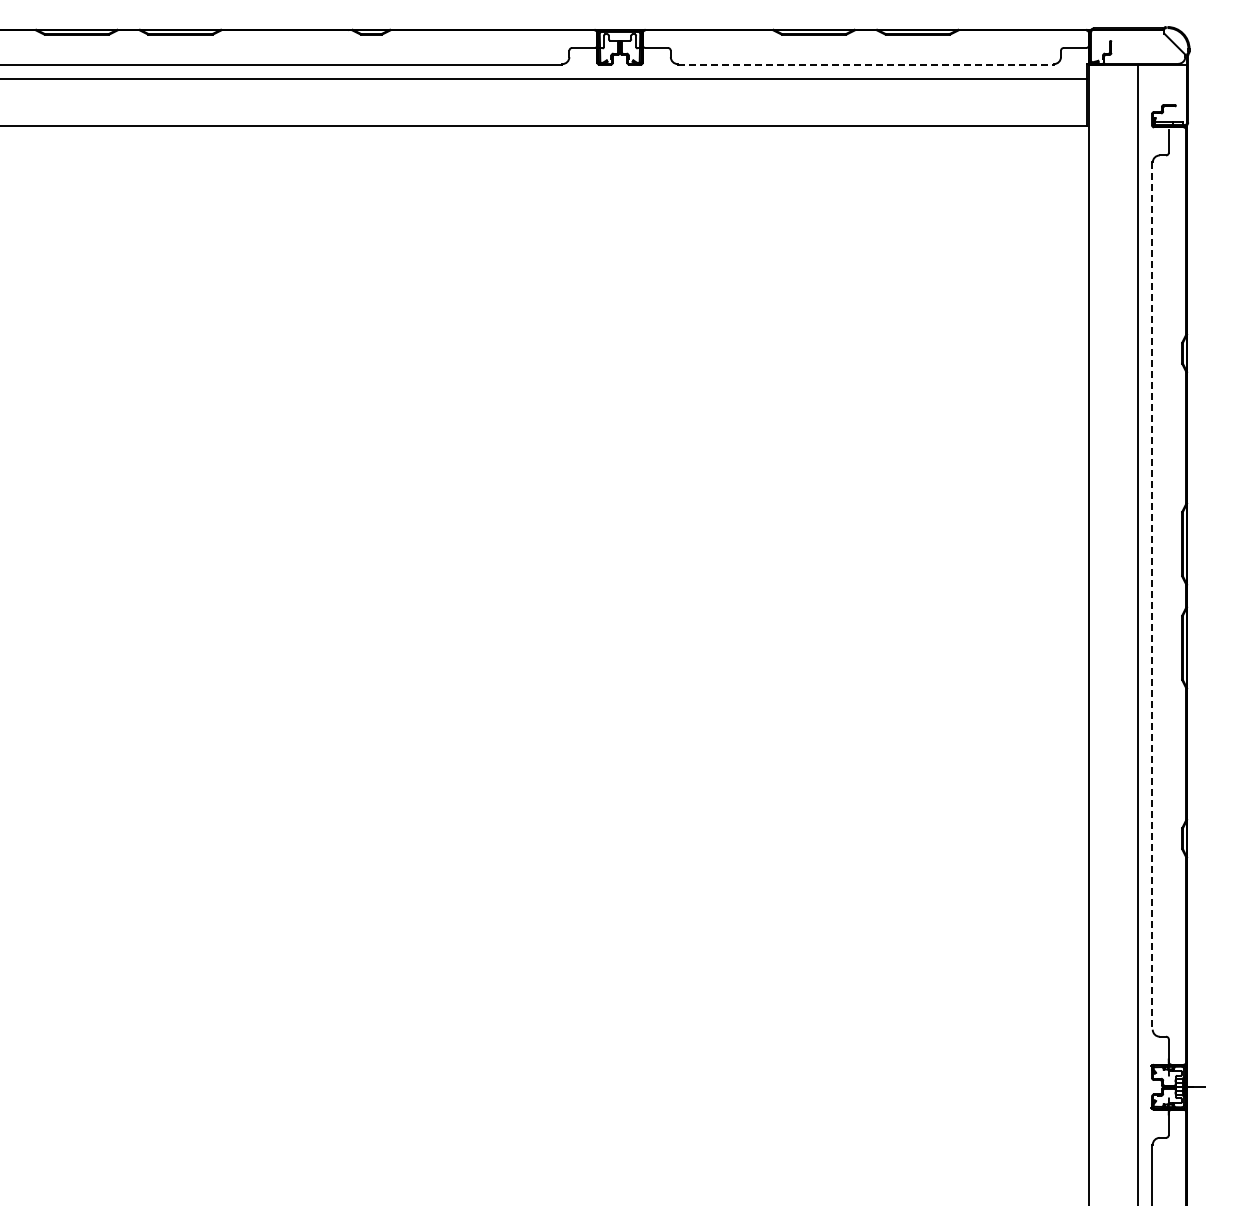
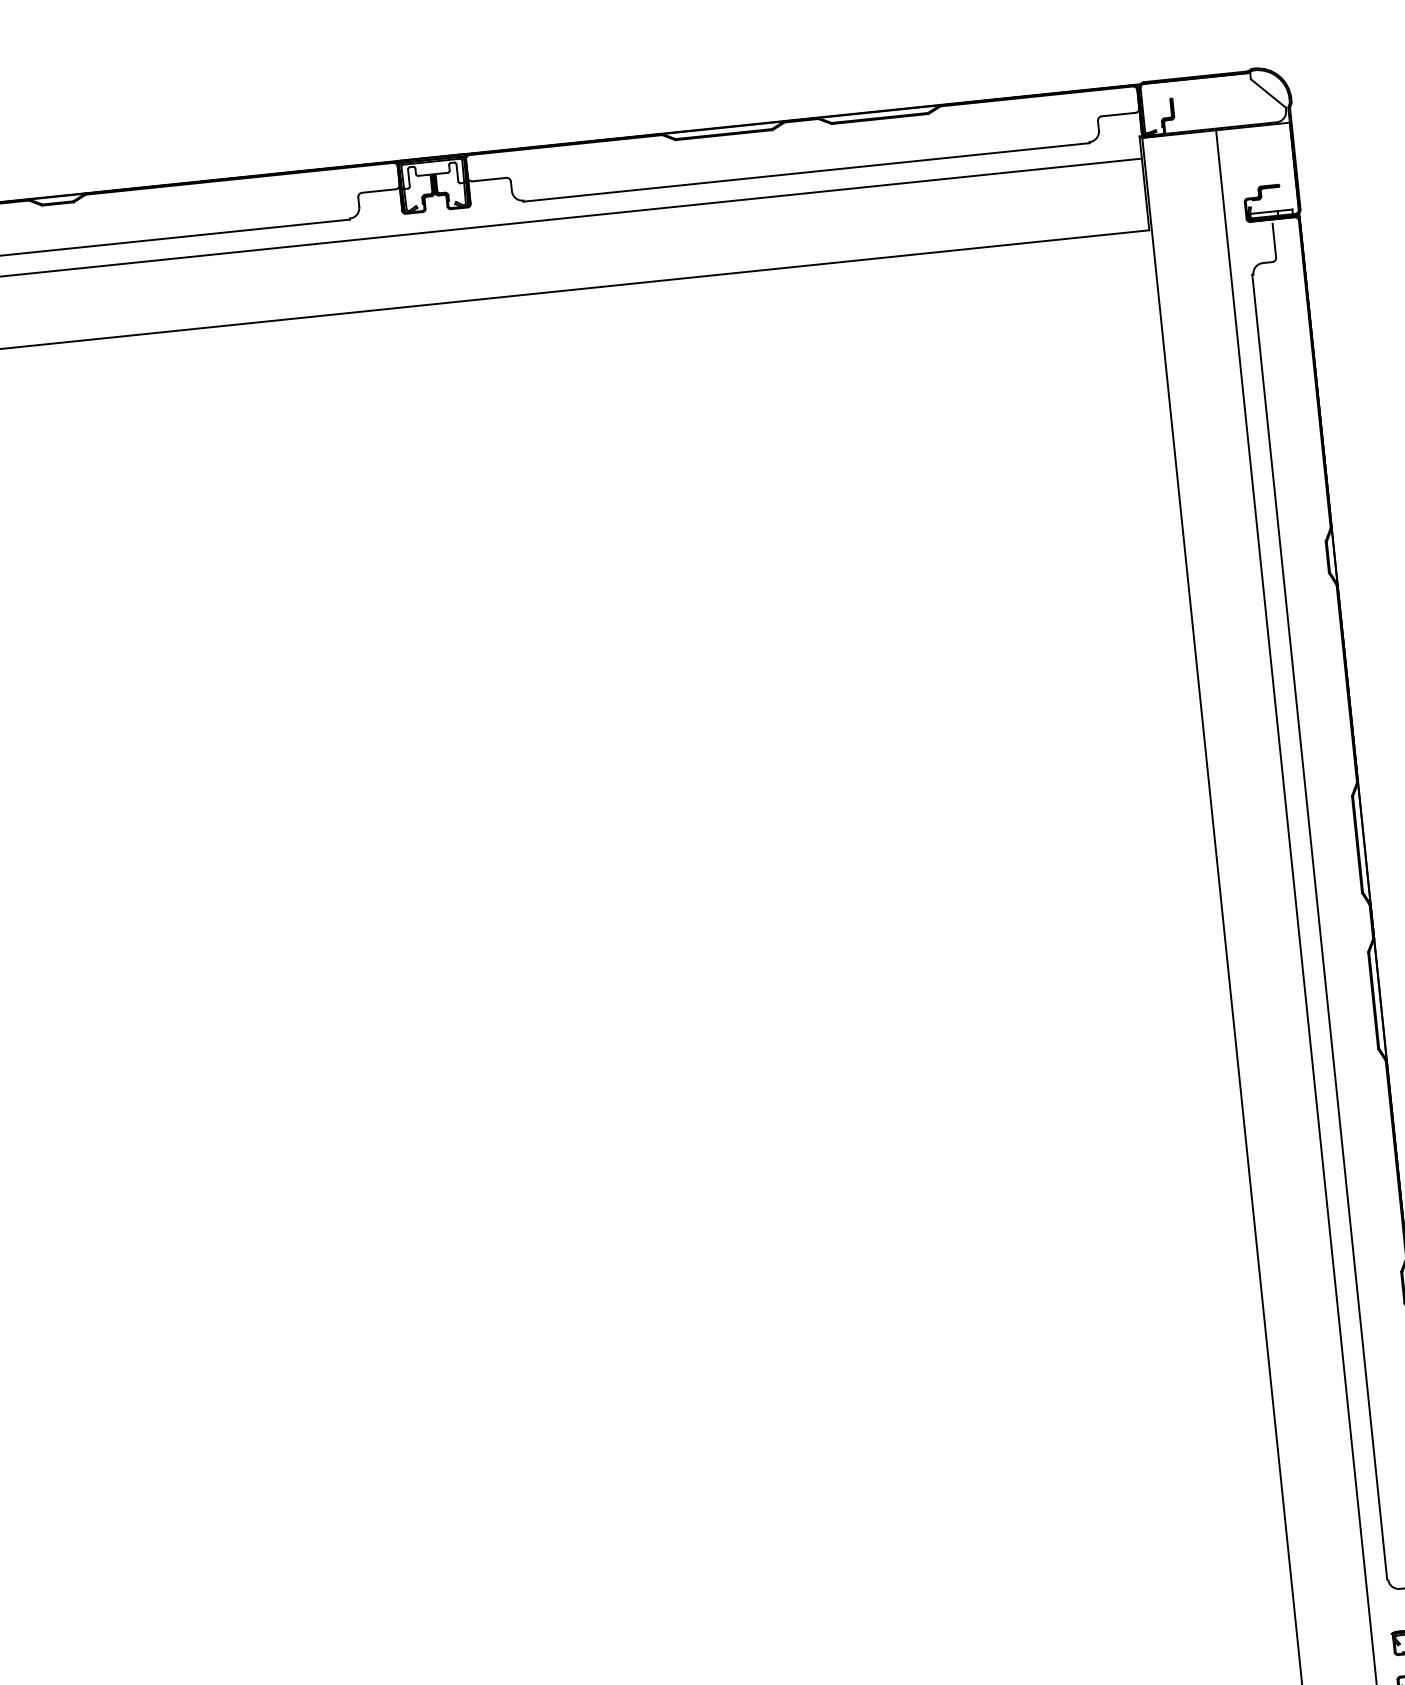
line: (866, 64) -> (807, 171), dashed -> solid
line: (1152, 596) -> (1320, 927), dashed -> solid

